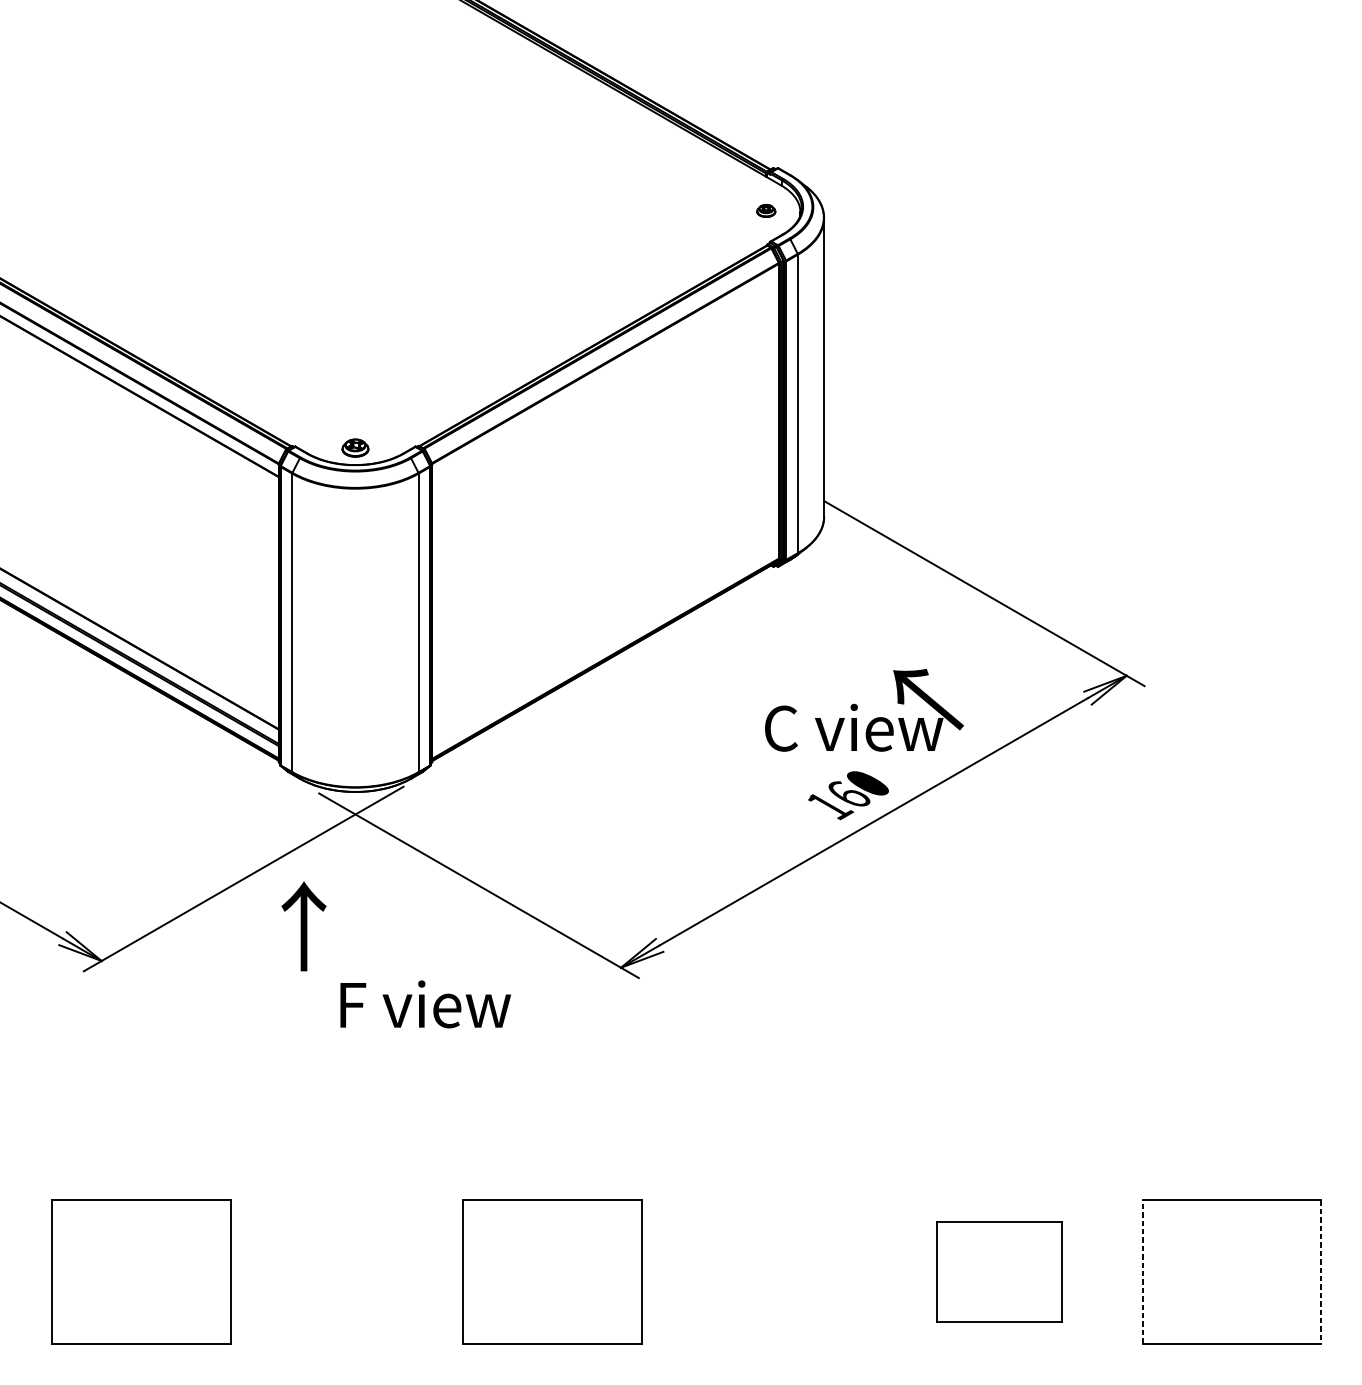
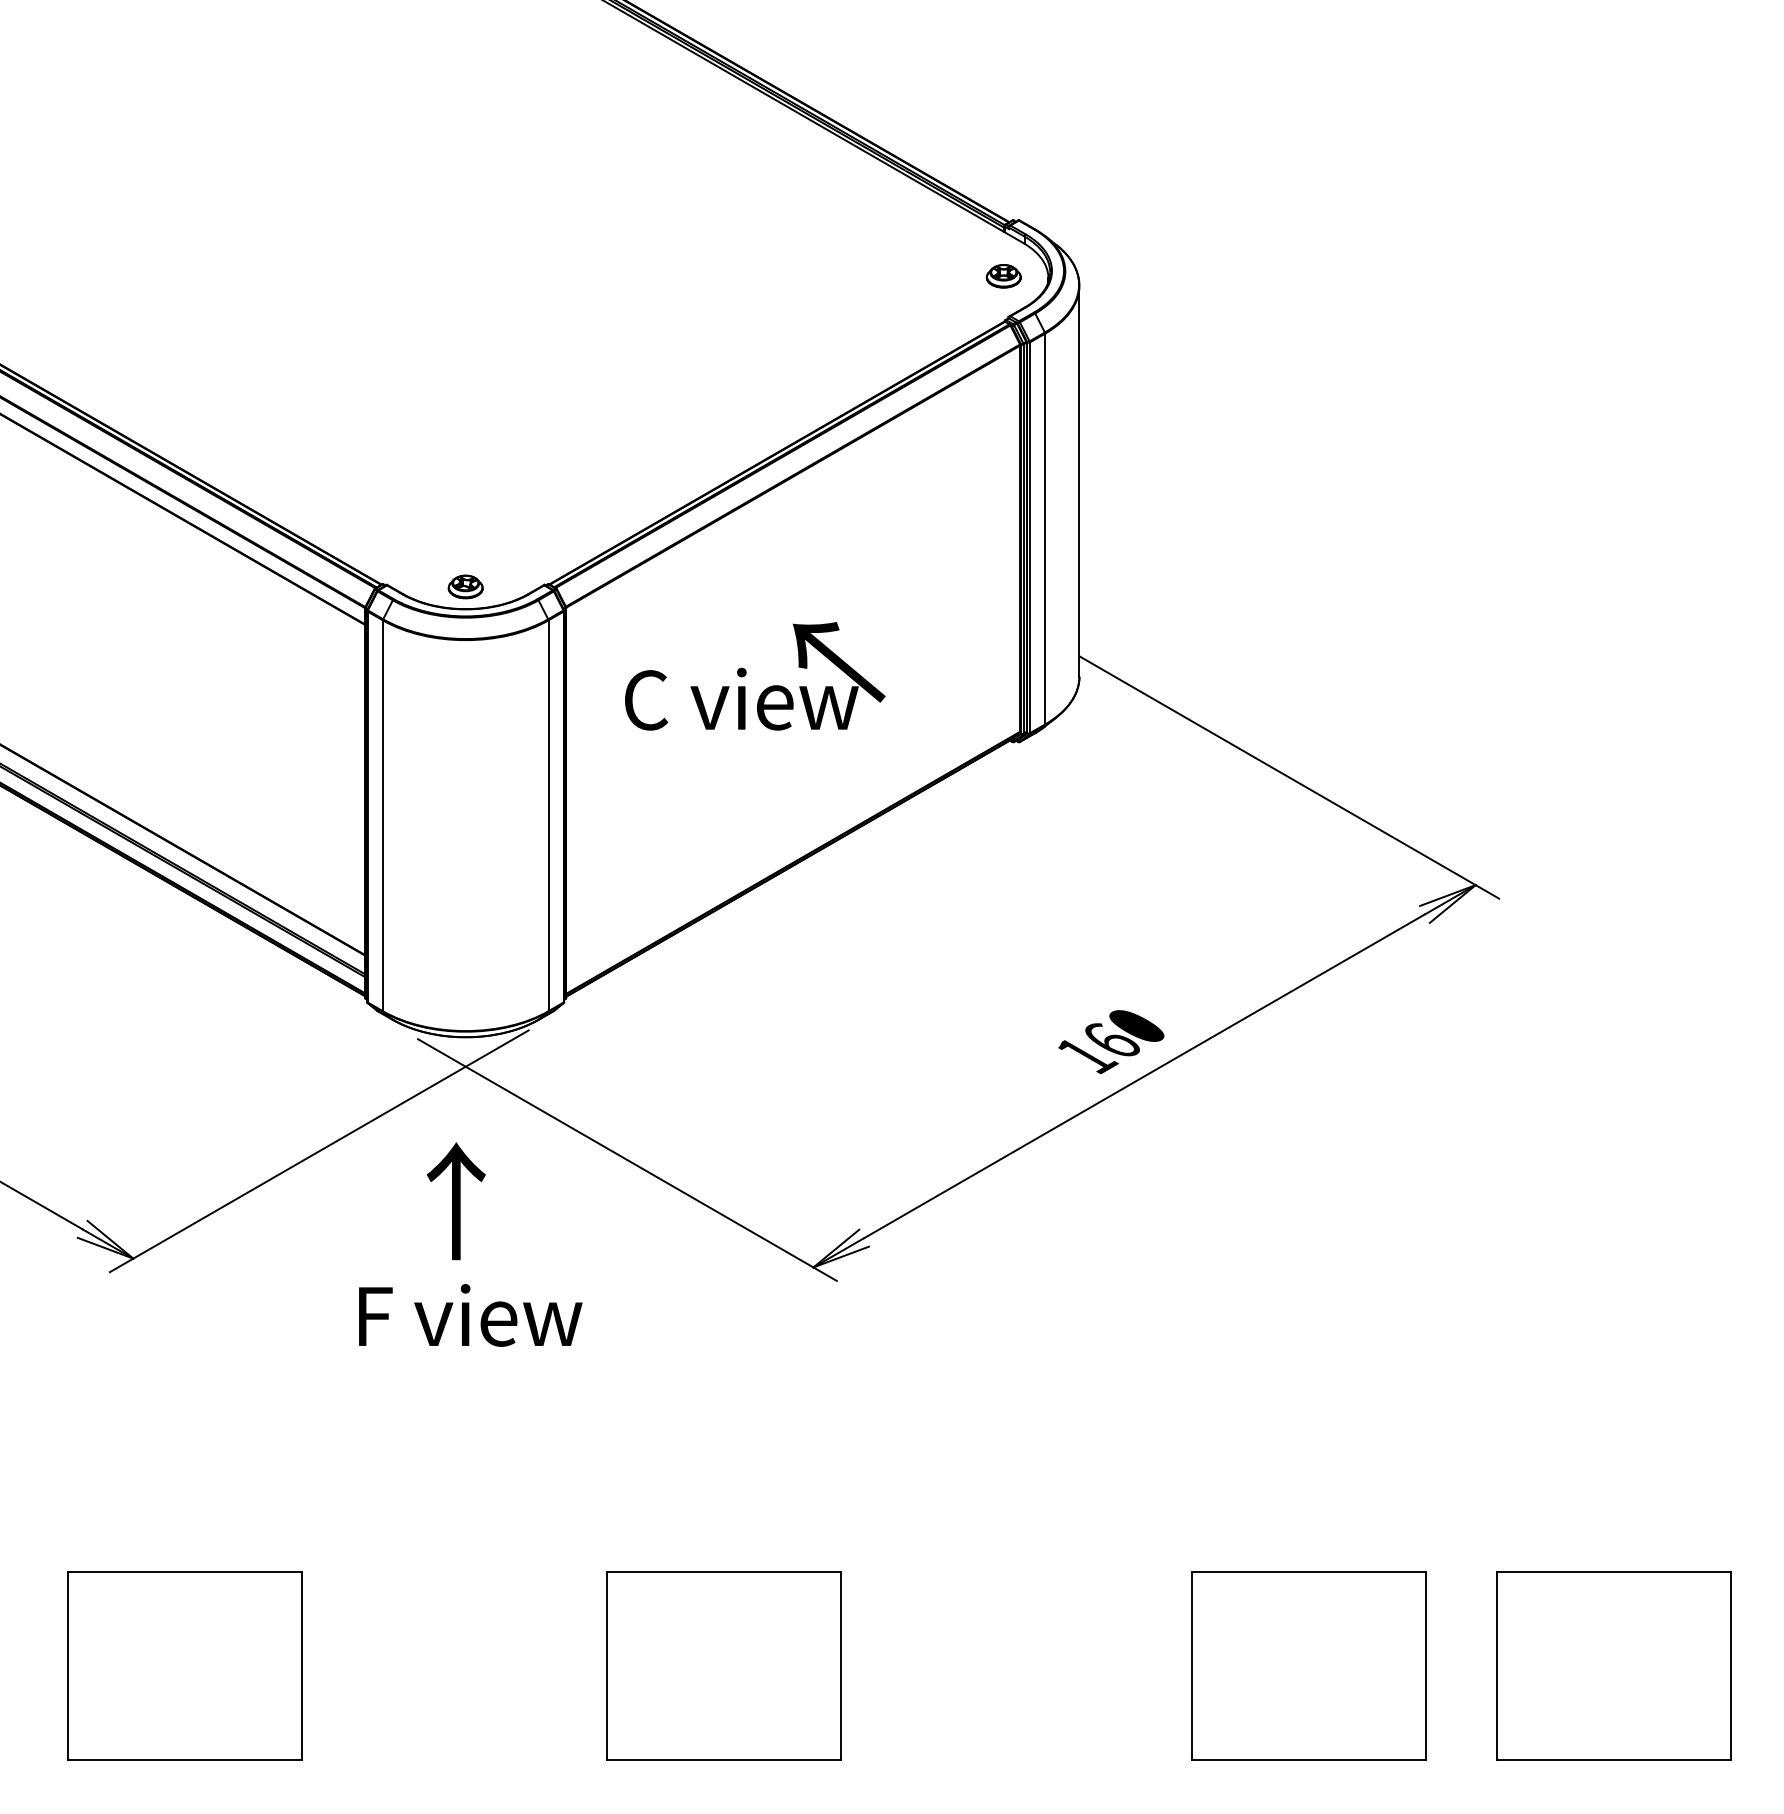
part: (766, 211) -> (1003, 276), size x1.43
text: (864, 710) -> (755, 676), moved
text: (303, 926) -> (455, 1201), moved
text: (425, 1004) -> (470, 1315), moved
part: (999, 1271) -> (1308, 1665), size x1.43
line: (1142, 1271) -> (1496, 1665), dashed -> solid
line: (1321, 1271) -> (1730, 1665), dashed -> solid

